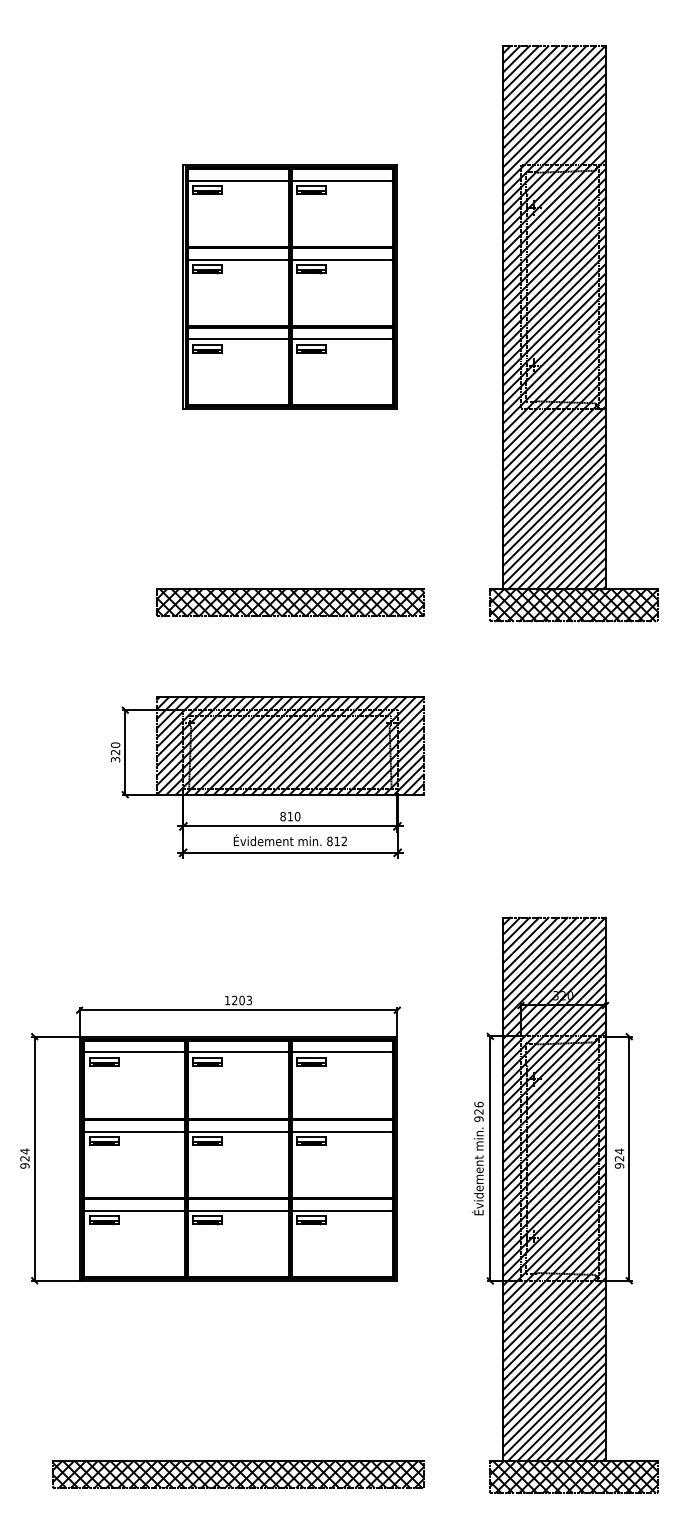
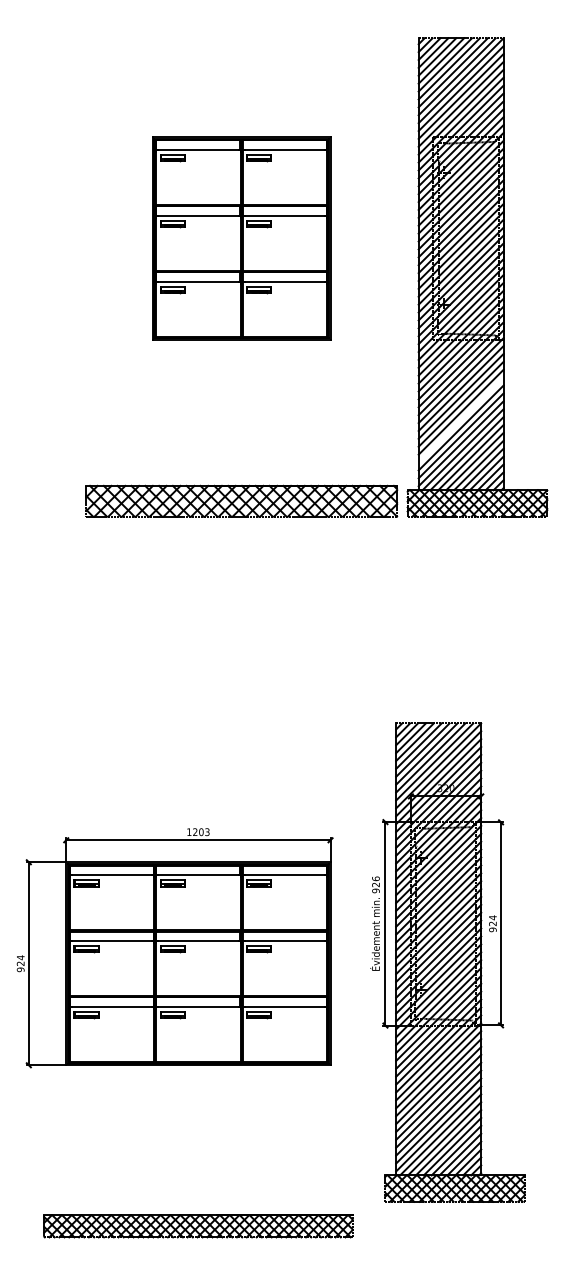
line: (554, 505) -> (461, 420), removed
part: (289, 602) -> (240, 501), size x1.4
part: (267, 777) -> (222, 646), removed
part: (565, 1204) -> (447, 961), moved

